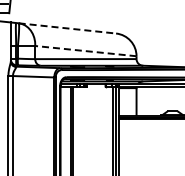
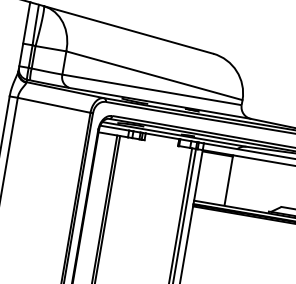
line: (67, 28) -> (128, 30), dashed -> solid
line: (85, 51) -> (153, 76), dashed -> solid

